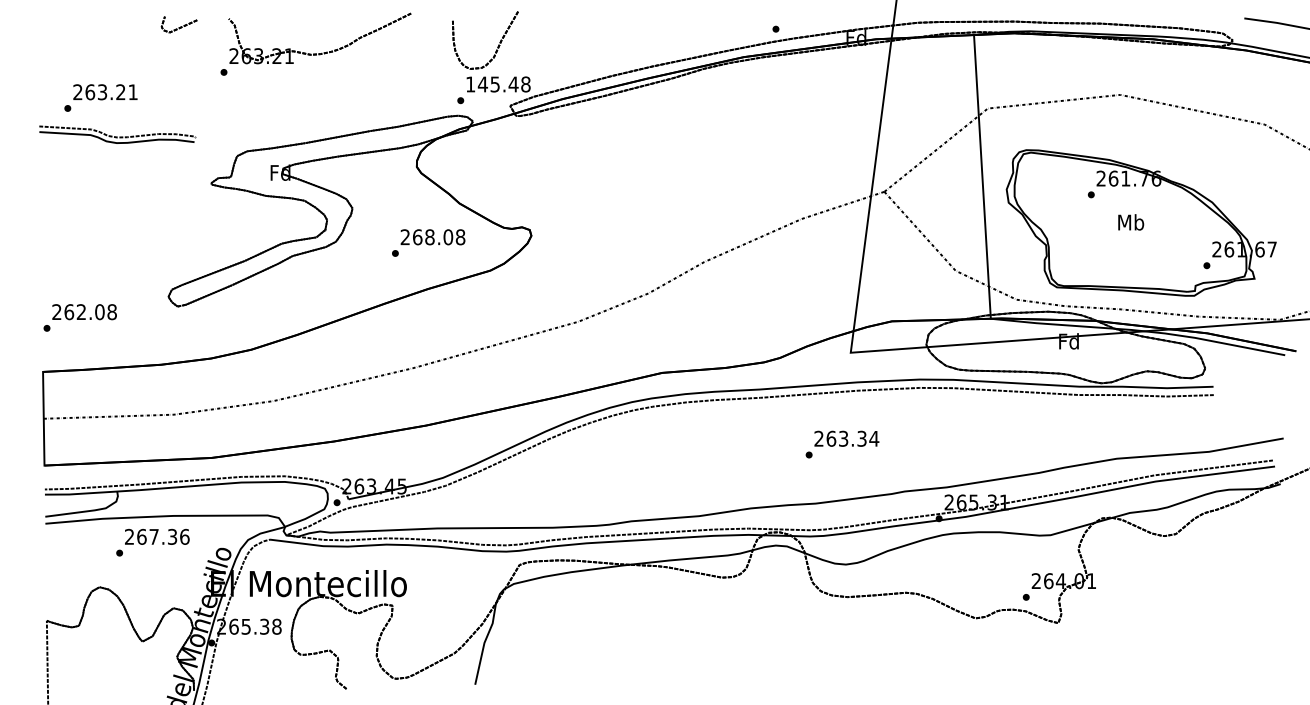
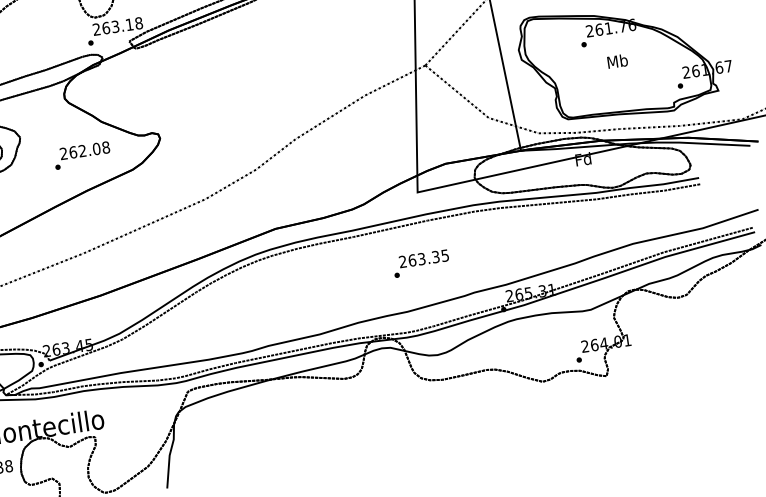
text: (492, 84) -> (113, 27), 145.48 -> 263.18
text: (429, 237) -> (82, 151), 268.08 -> 262.08
text: (874, 438) -> (445, 255), 263.34 -> 263.35

